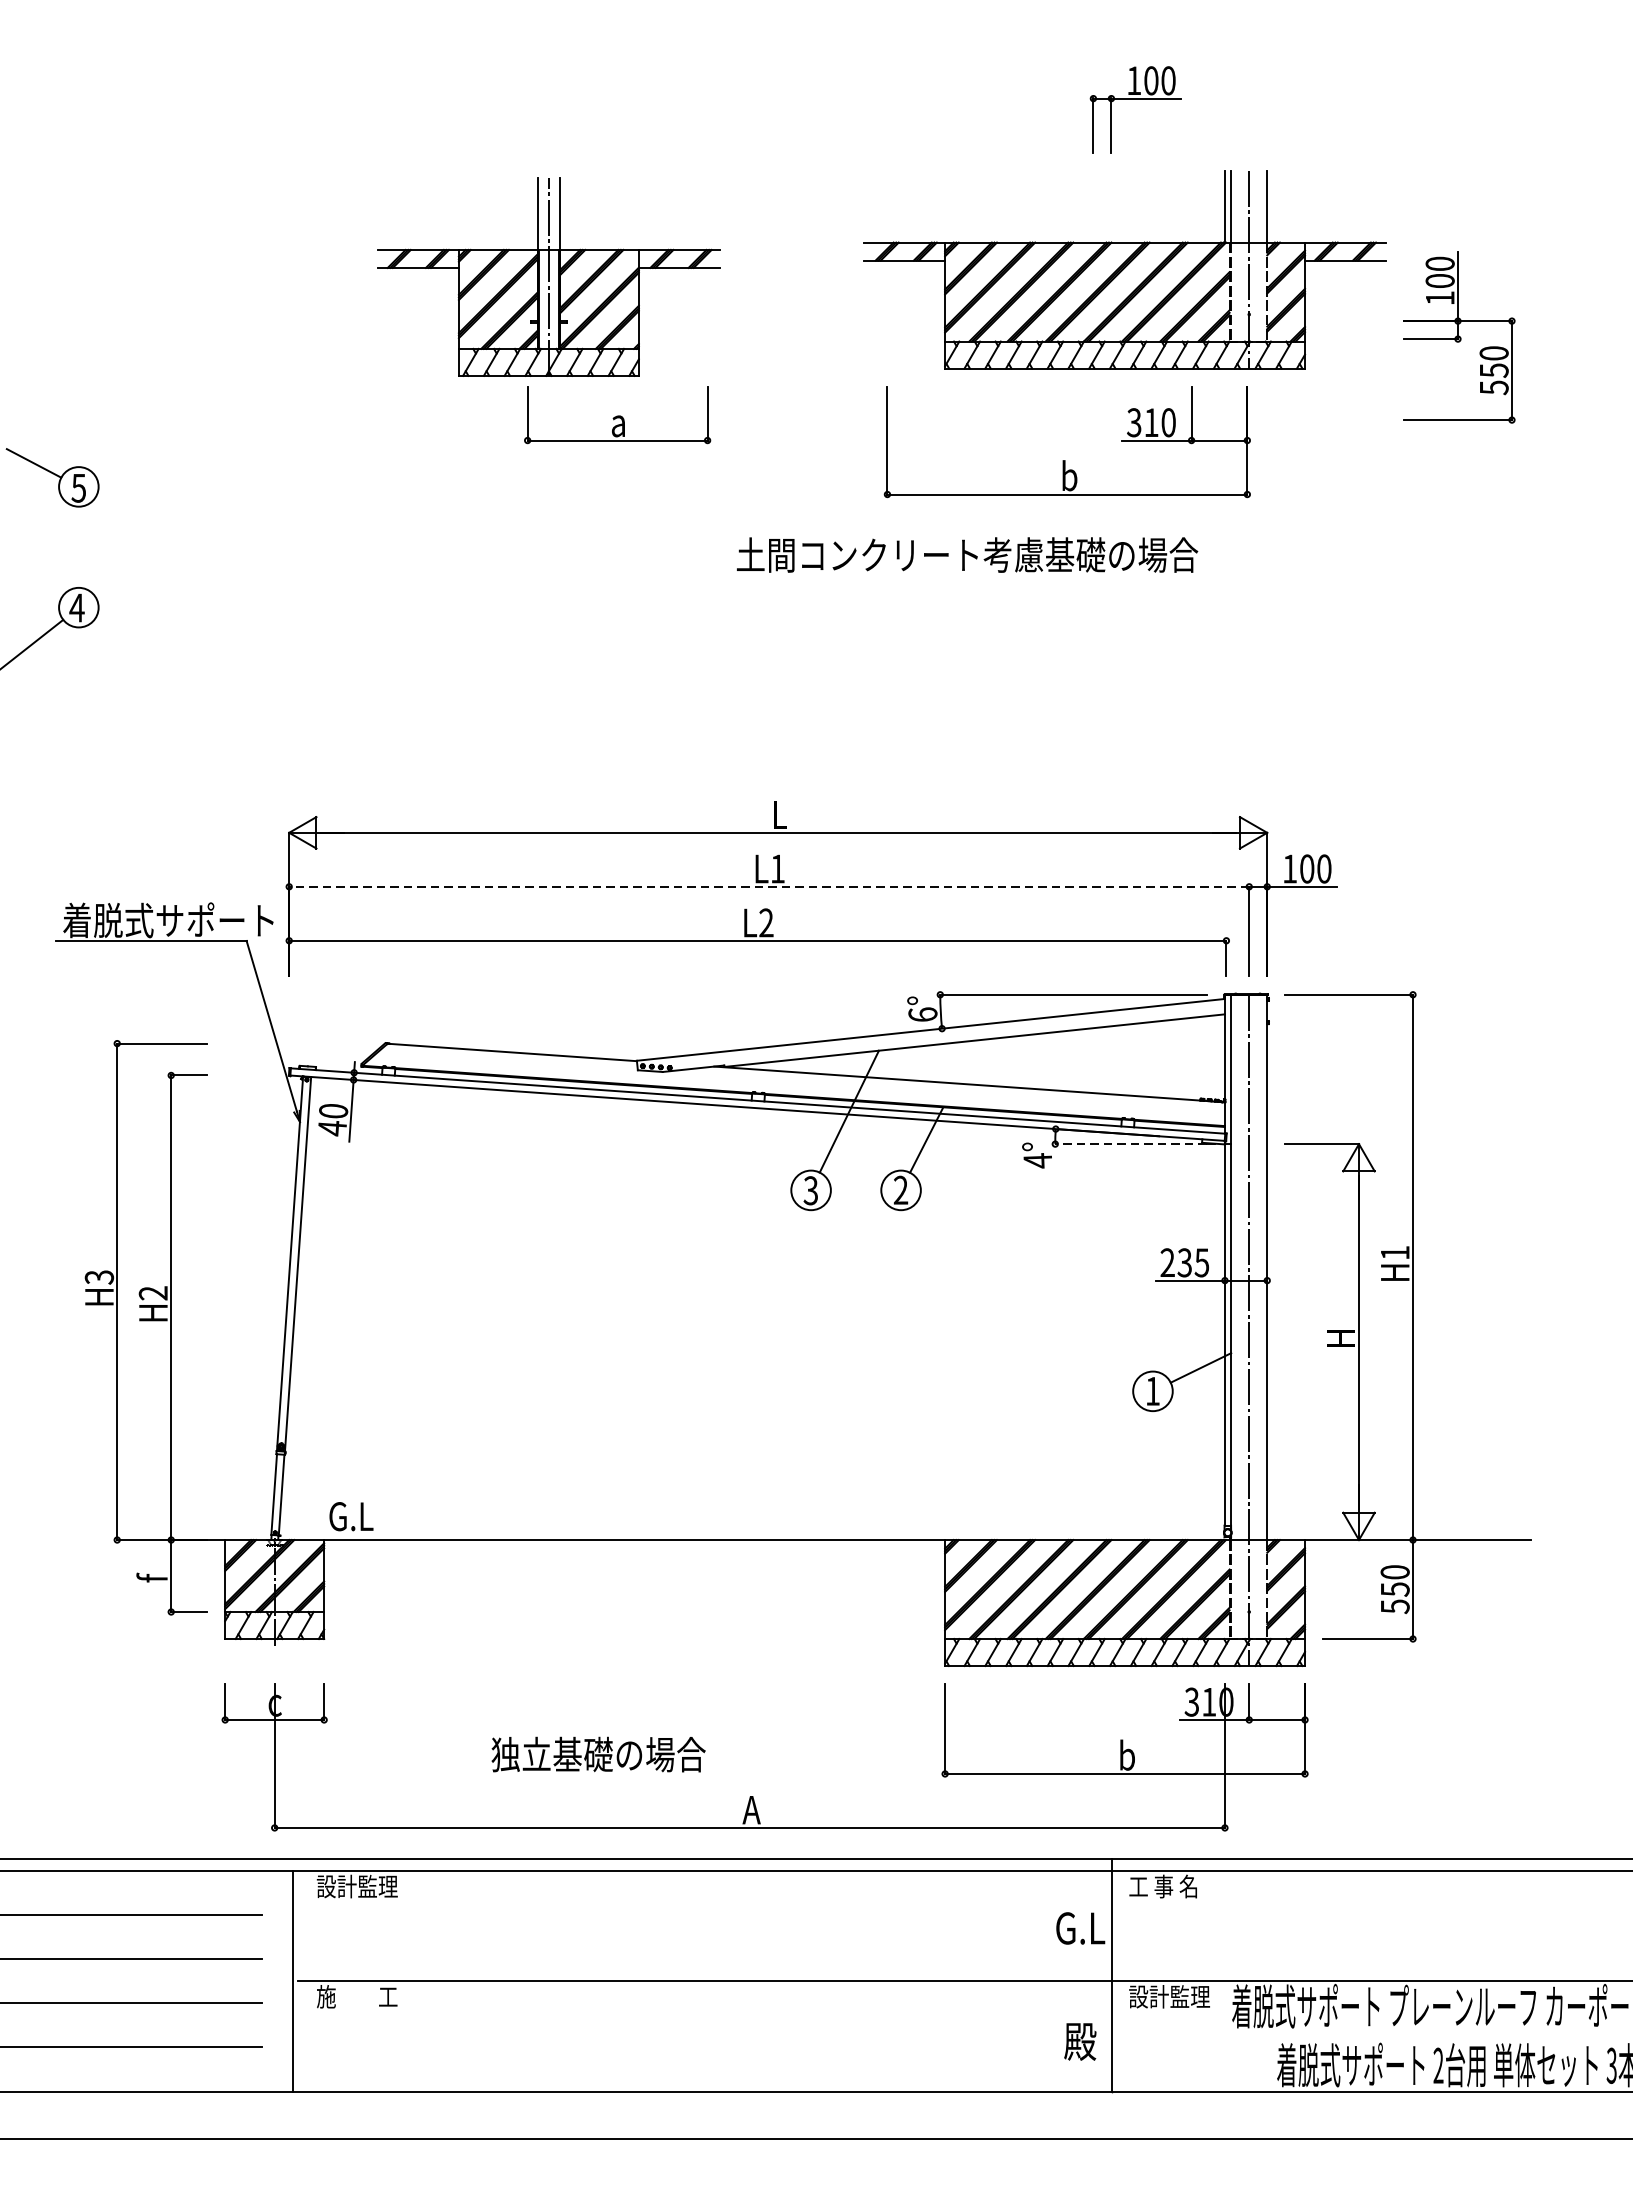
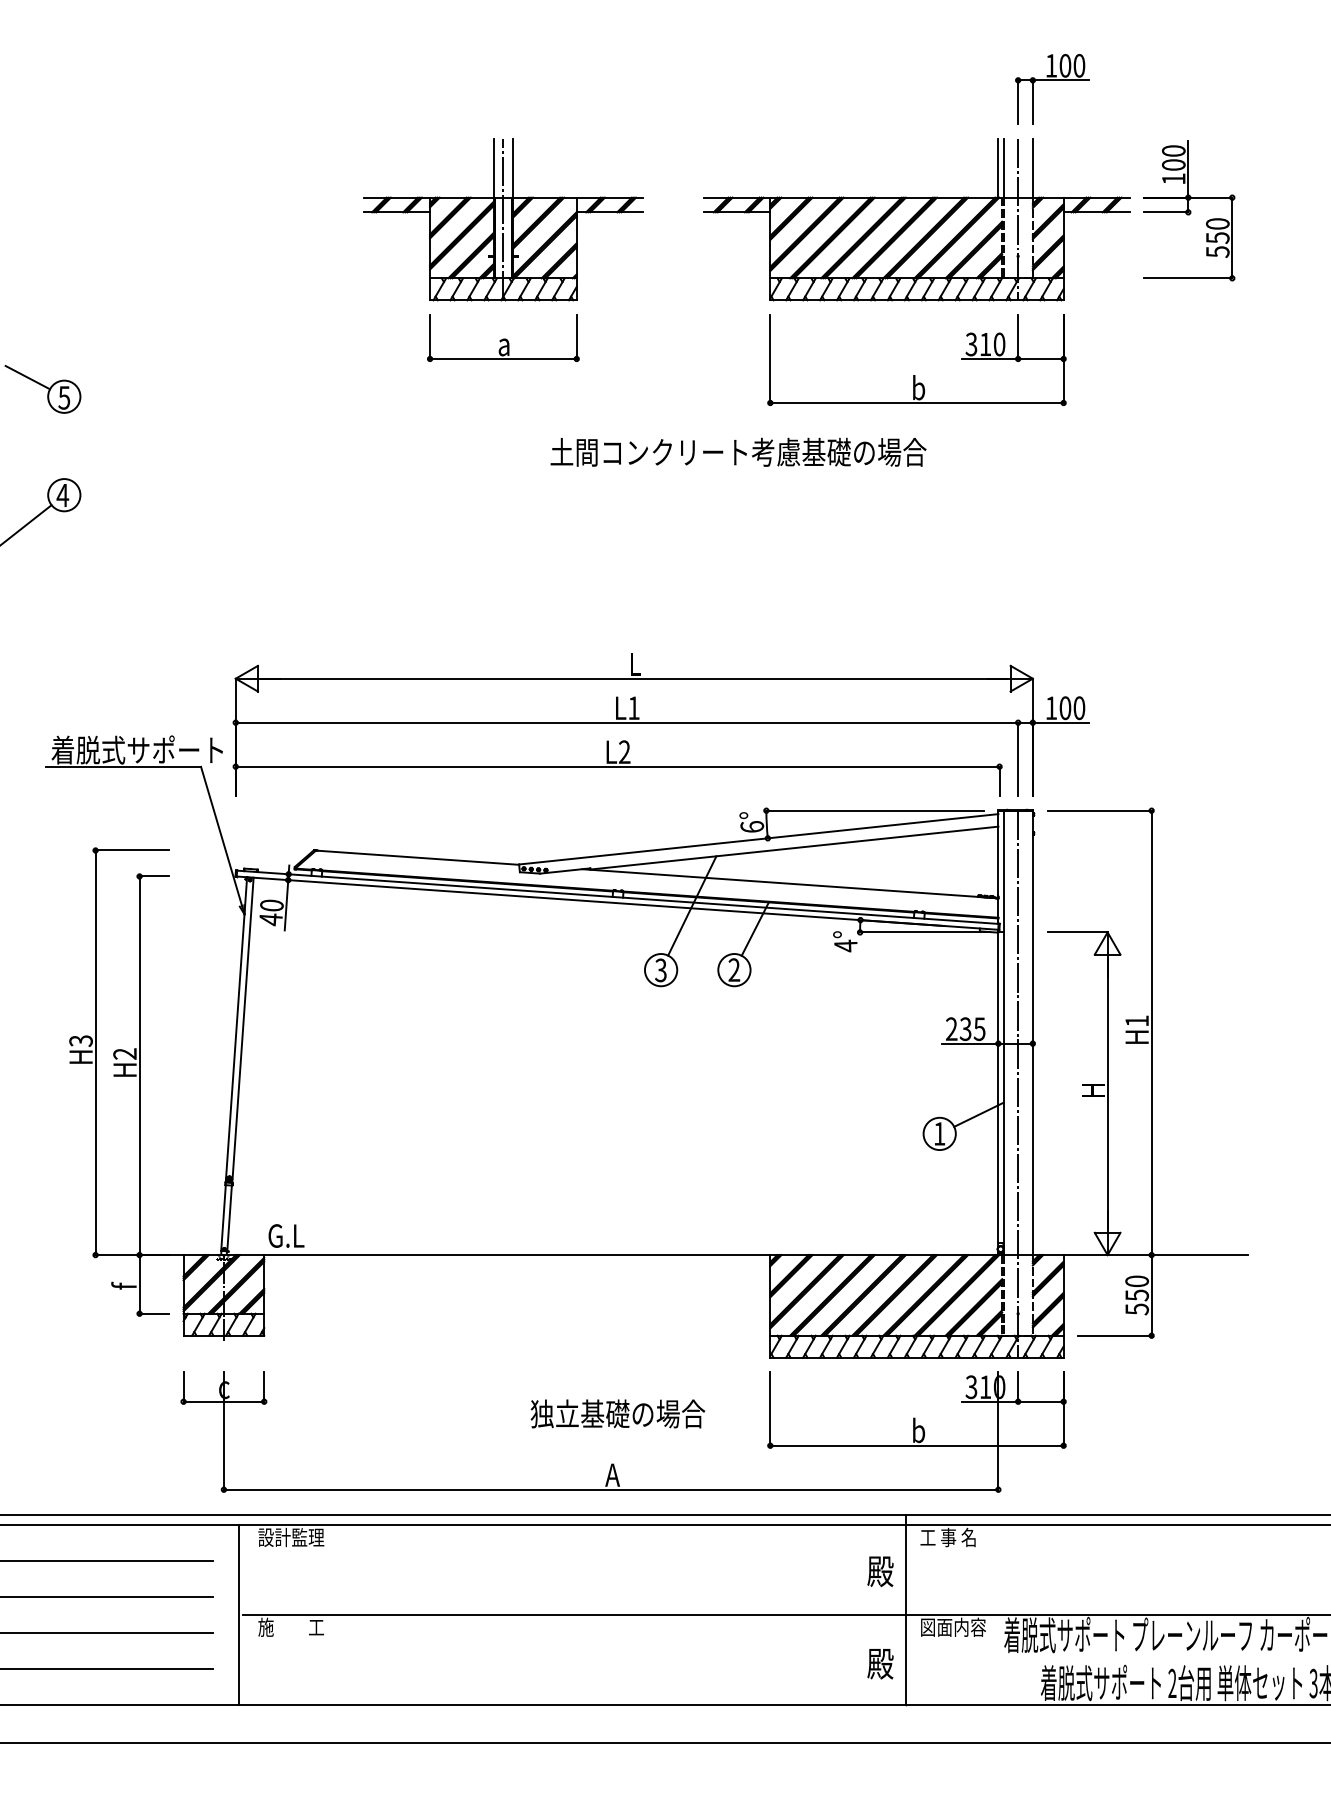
part: (1135, 98) -> (1052, 80), moved
part: (549, 276) -> (503, 219), moved
part: (1459, 336) -> (1189, 210), moved
part: (1065, 460) -> (915, 375), moved
text: (967, 554) -> (738, 451), moved
line: (768, 886) -> (626, 722), dashed -> solid
line: (1130, 1144) -> (921, 932), dashed -> solid
text: (598, 1754) -> (617, 1413), moved
text: (1080, 1928) -> (880, 1571), G.L -> 殿
text: (1169, 1995) -> (953, 1626), 設計監理 -> 図面内容

